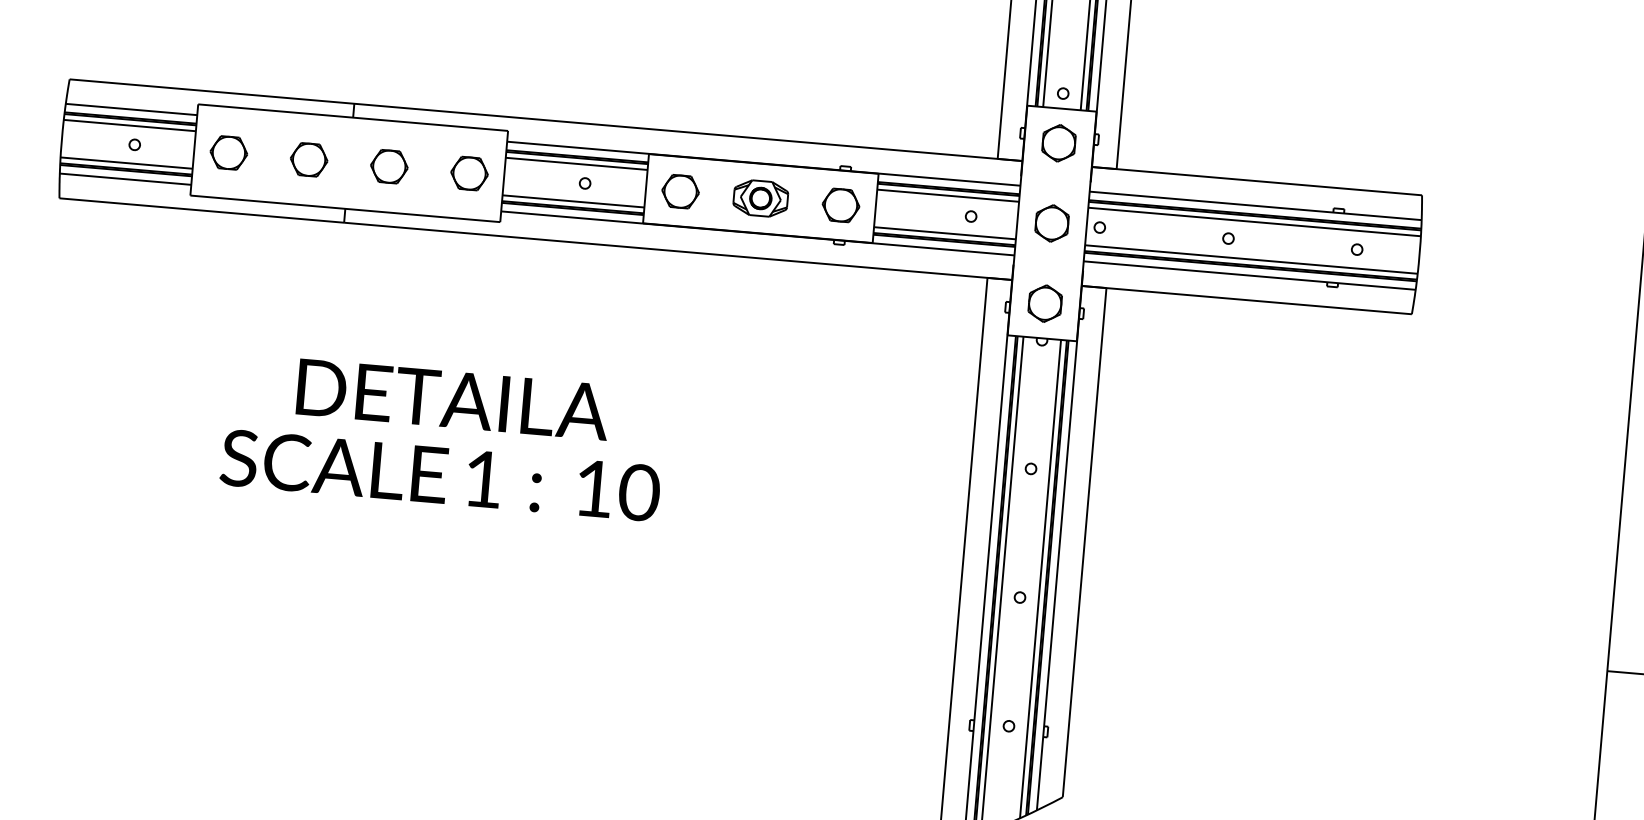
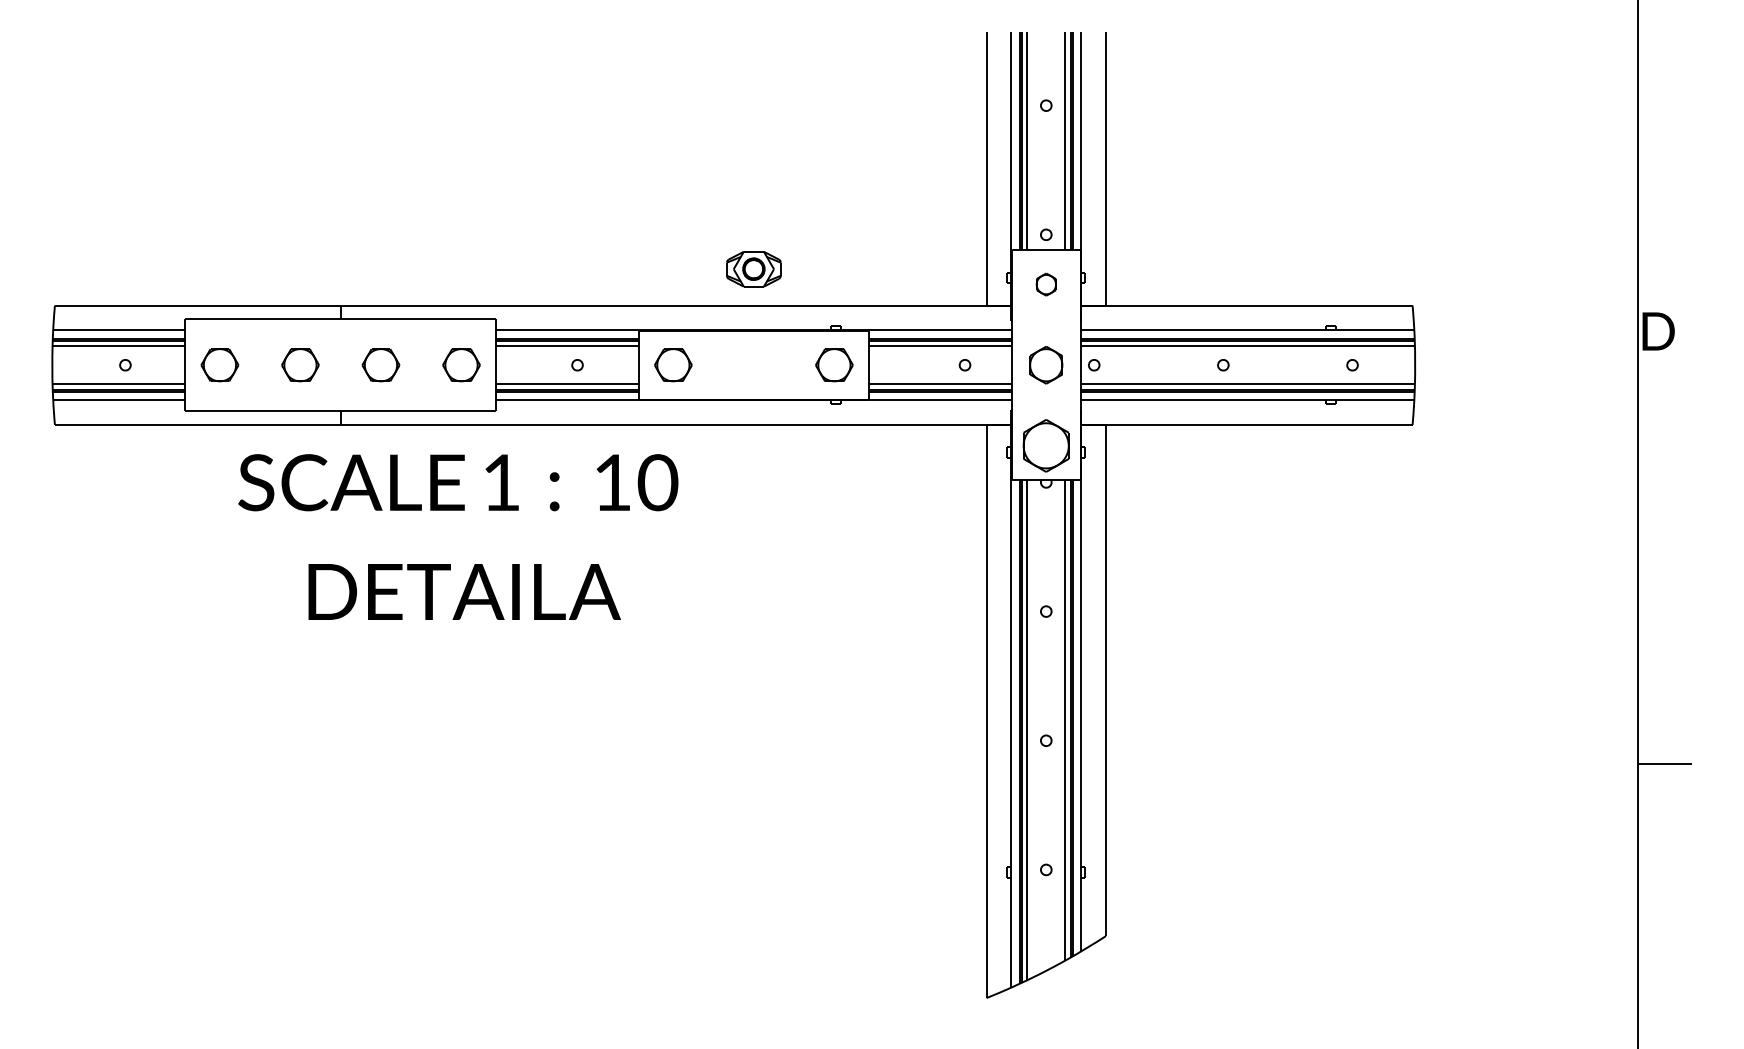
part: (1059, 143) -> (1046, 284), size x0.6
part: (760, 198) -> (753, 269), moved
part: (1045, 303) -> (1046, 445), size x1.4
text: (440, 475) -> (458, 482), moved

